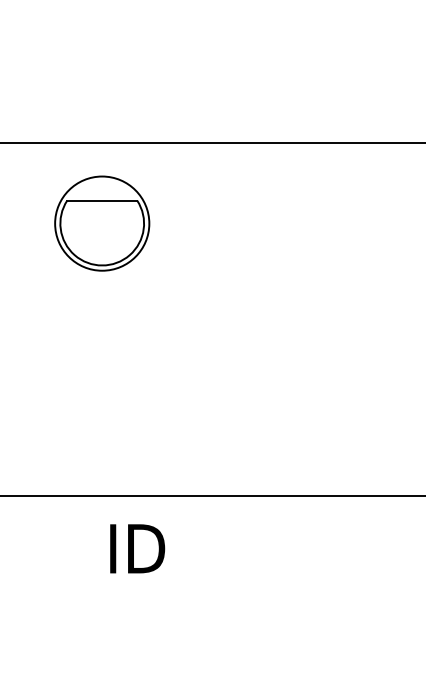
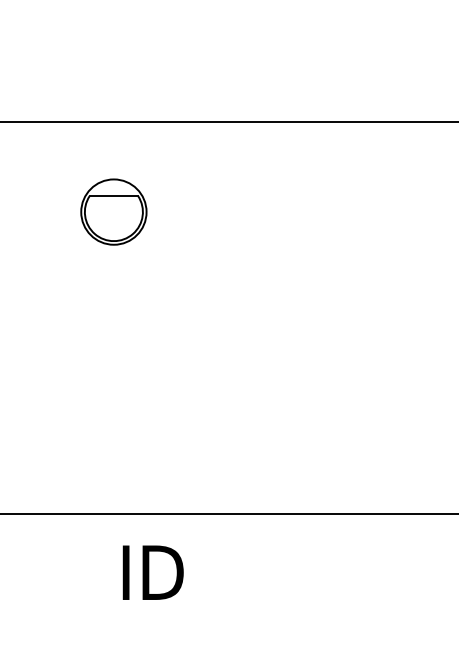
part: (101, 223) -> (113, 211), size x0.62

